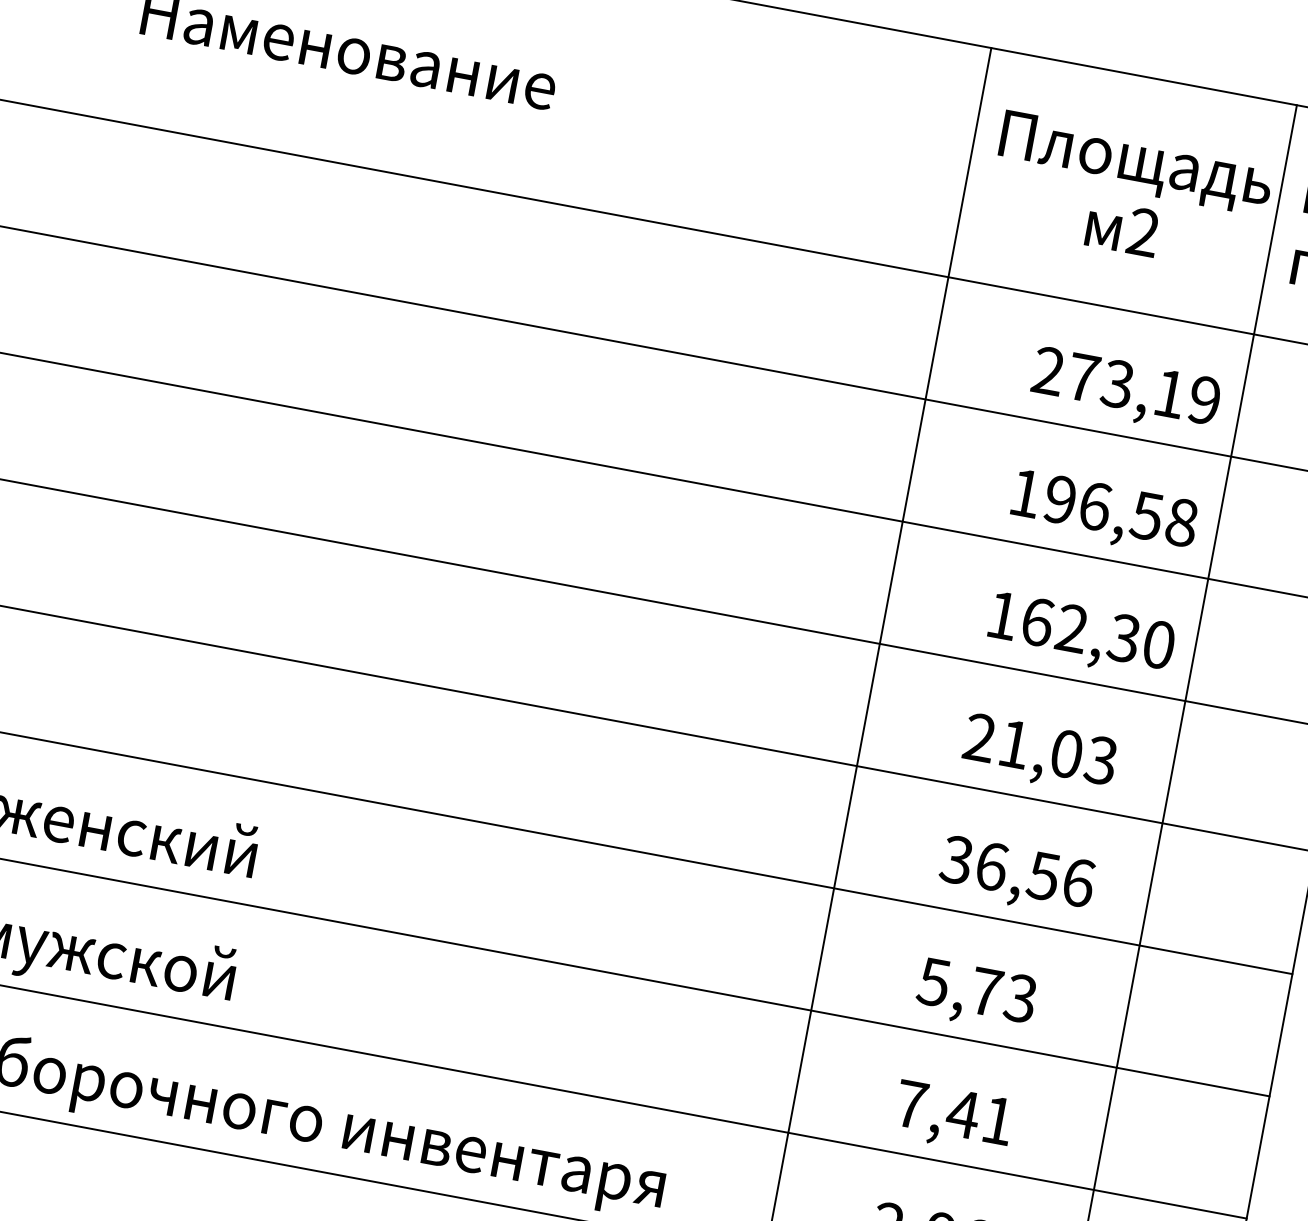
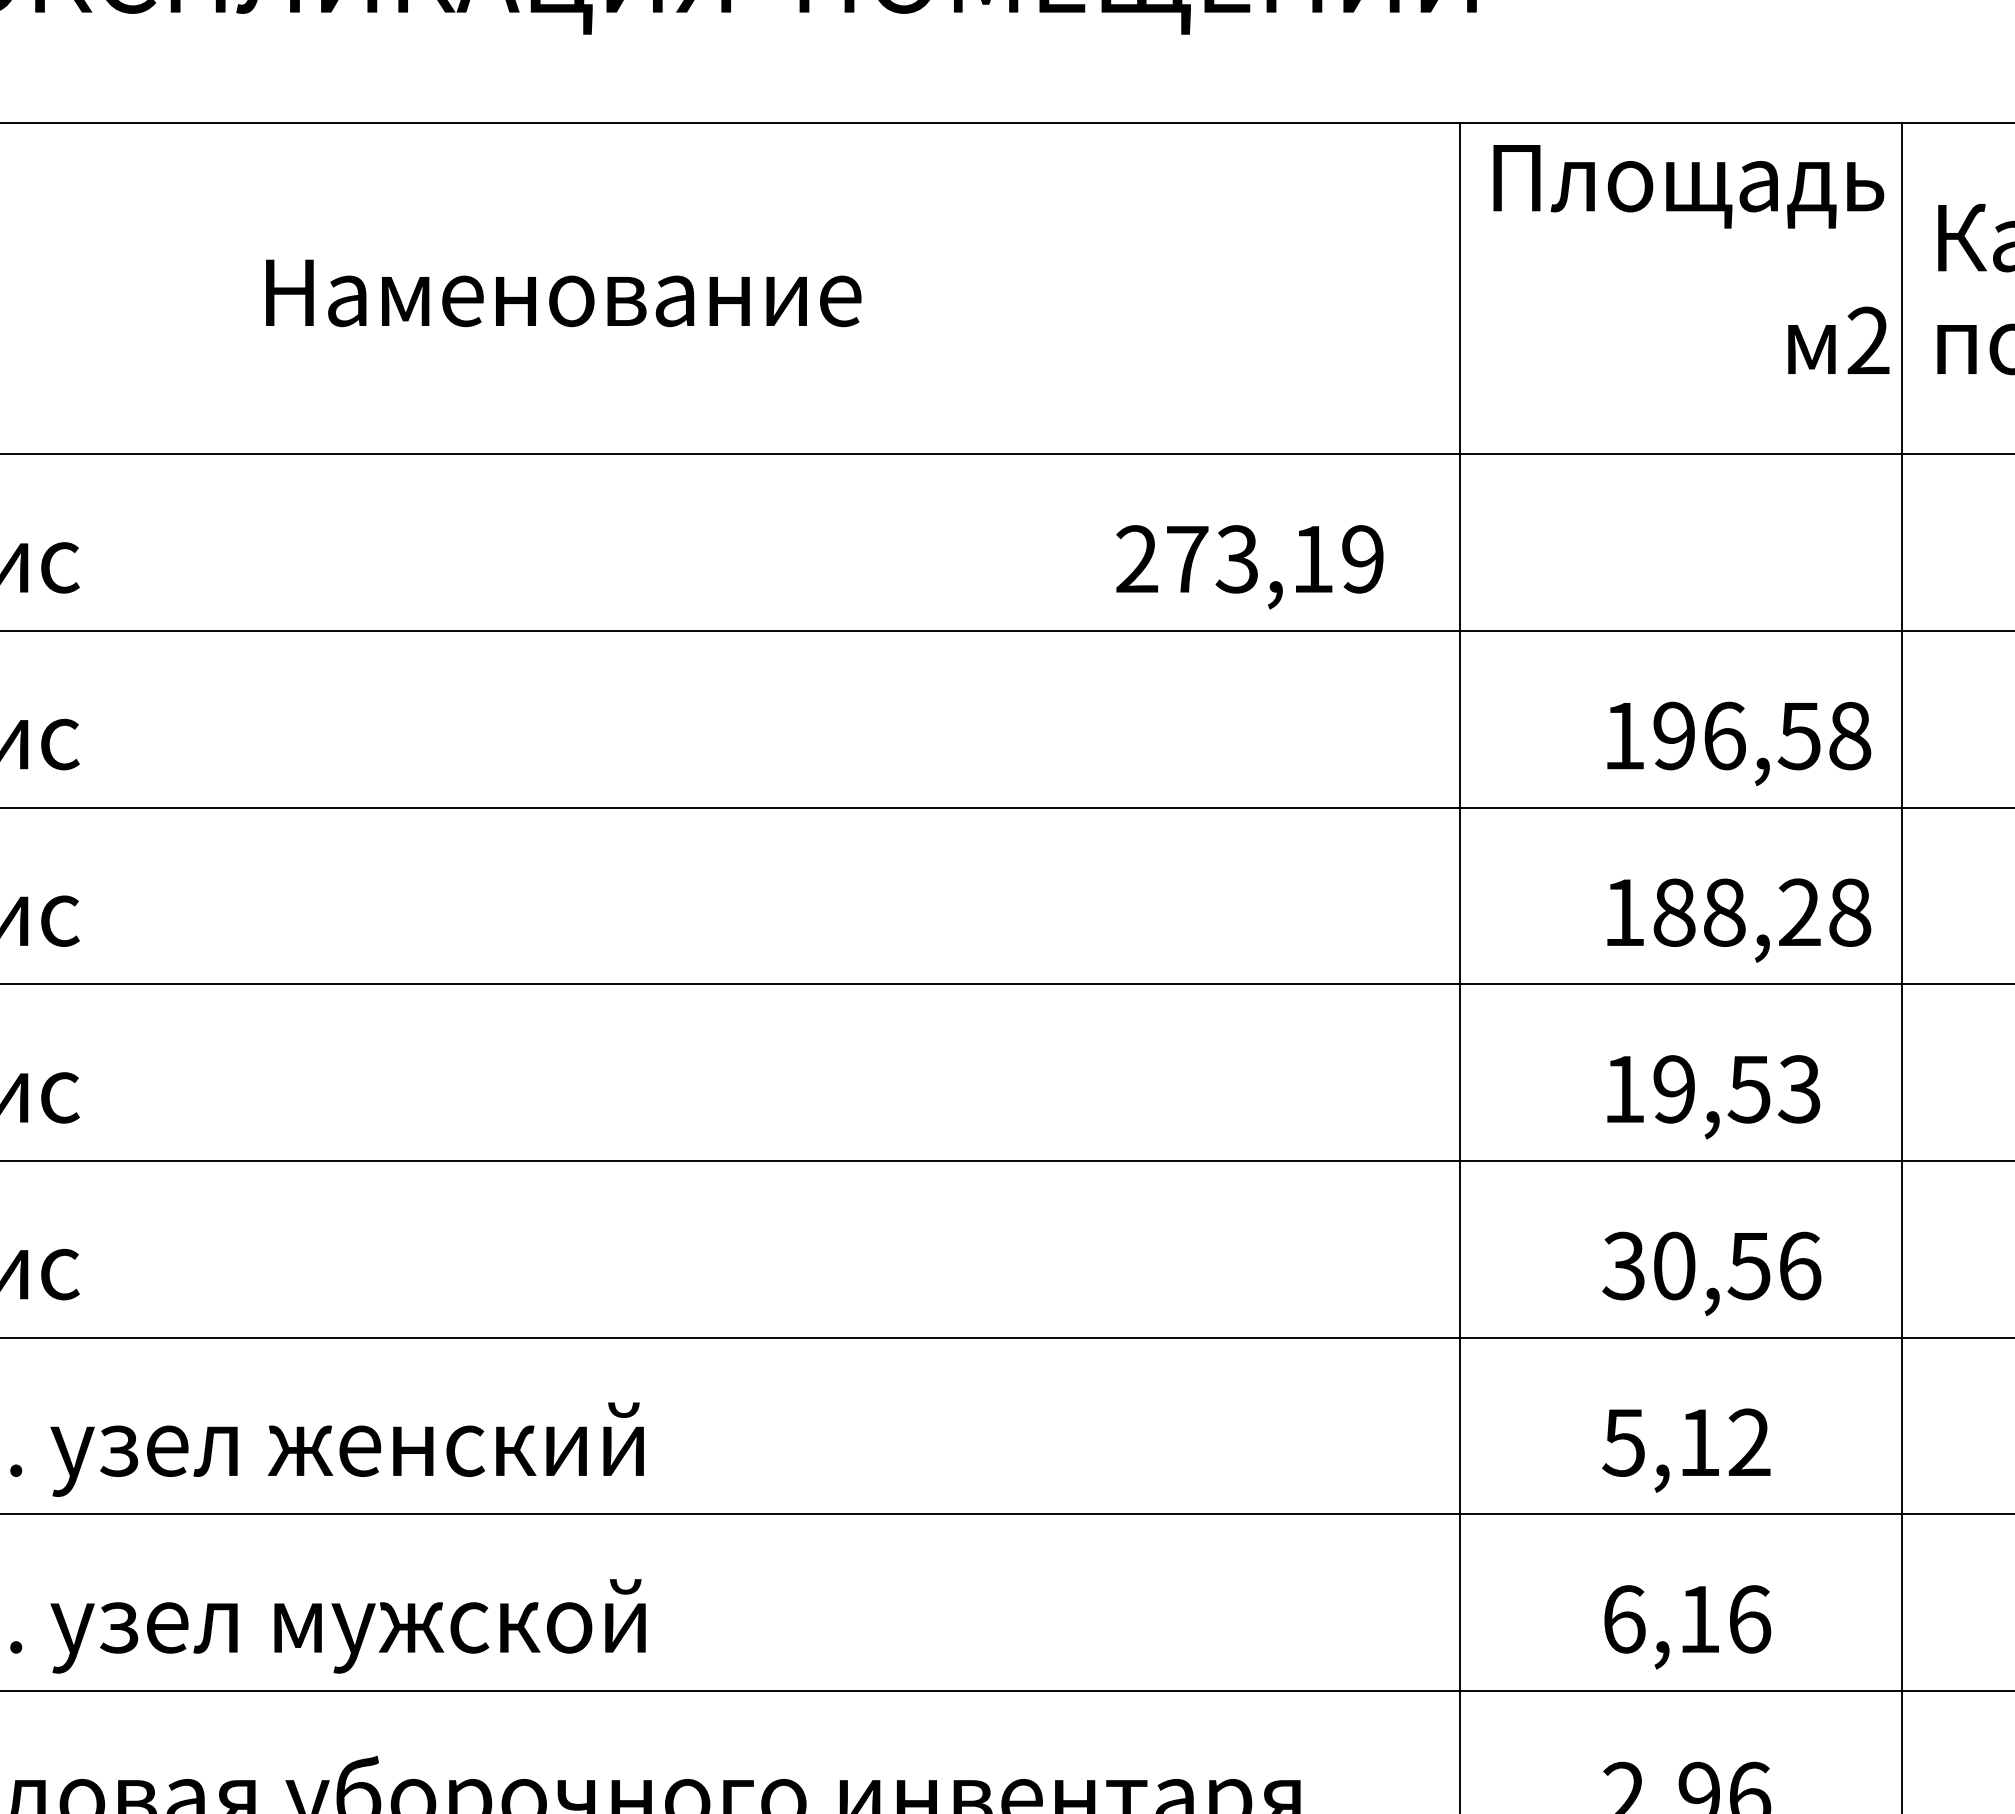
text: (1135, 163) -> (1688, 186), moved
text: (1122, 227) -> (1838, 339), moved
text: (1125, 391) -> (1249, 567), moved
text: (1098, 633) -> (1762, 912), 162,30 -> 188,28
text: (1023, 746) -> (1686, 1089), 21,03 -> 19,53
text: (991, 866) -> (1674, 1265), 36,56 -> 30,56
text: (1003, 995) -> (1724, 1442), 5,73 -> 5,12
text: (955, 1112) -> (1687, 1619), 7,41 -> 6,16

